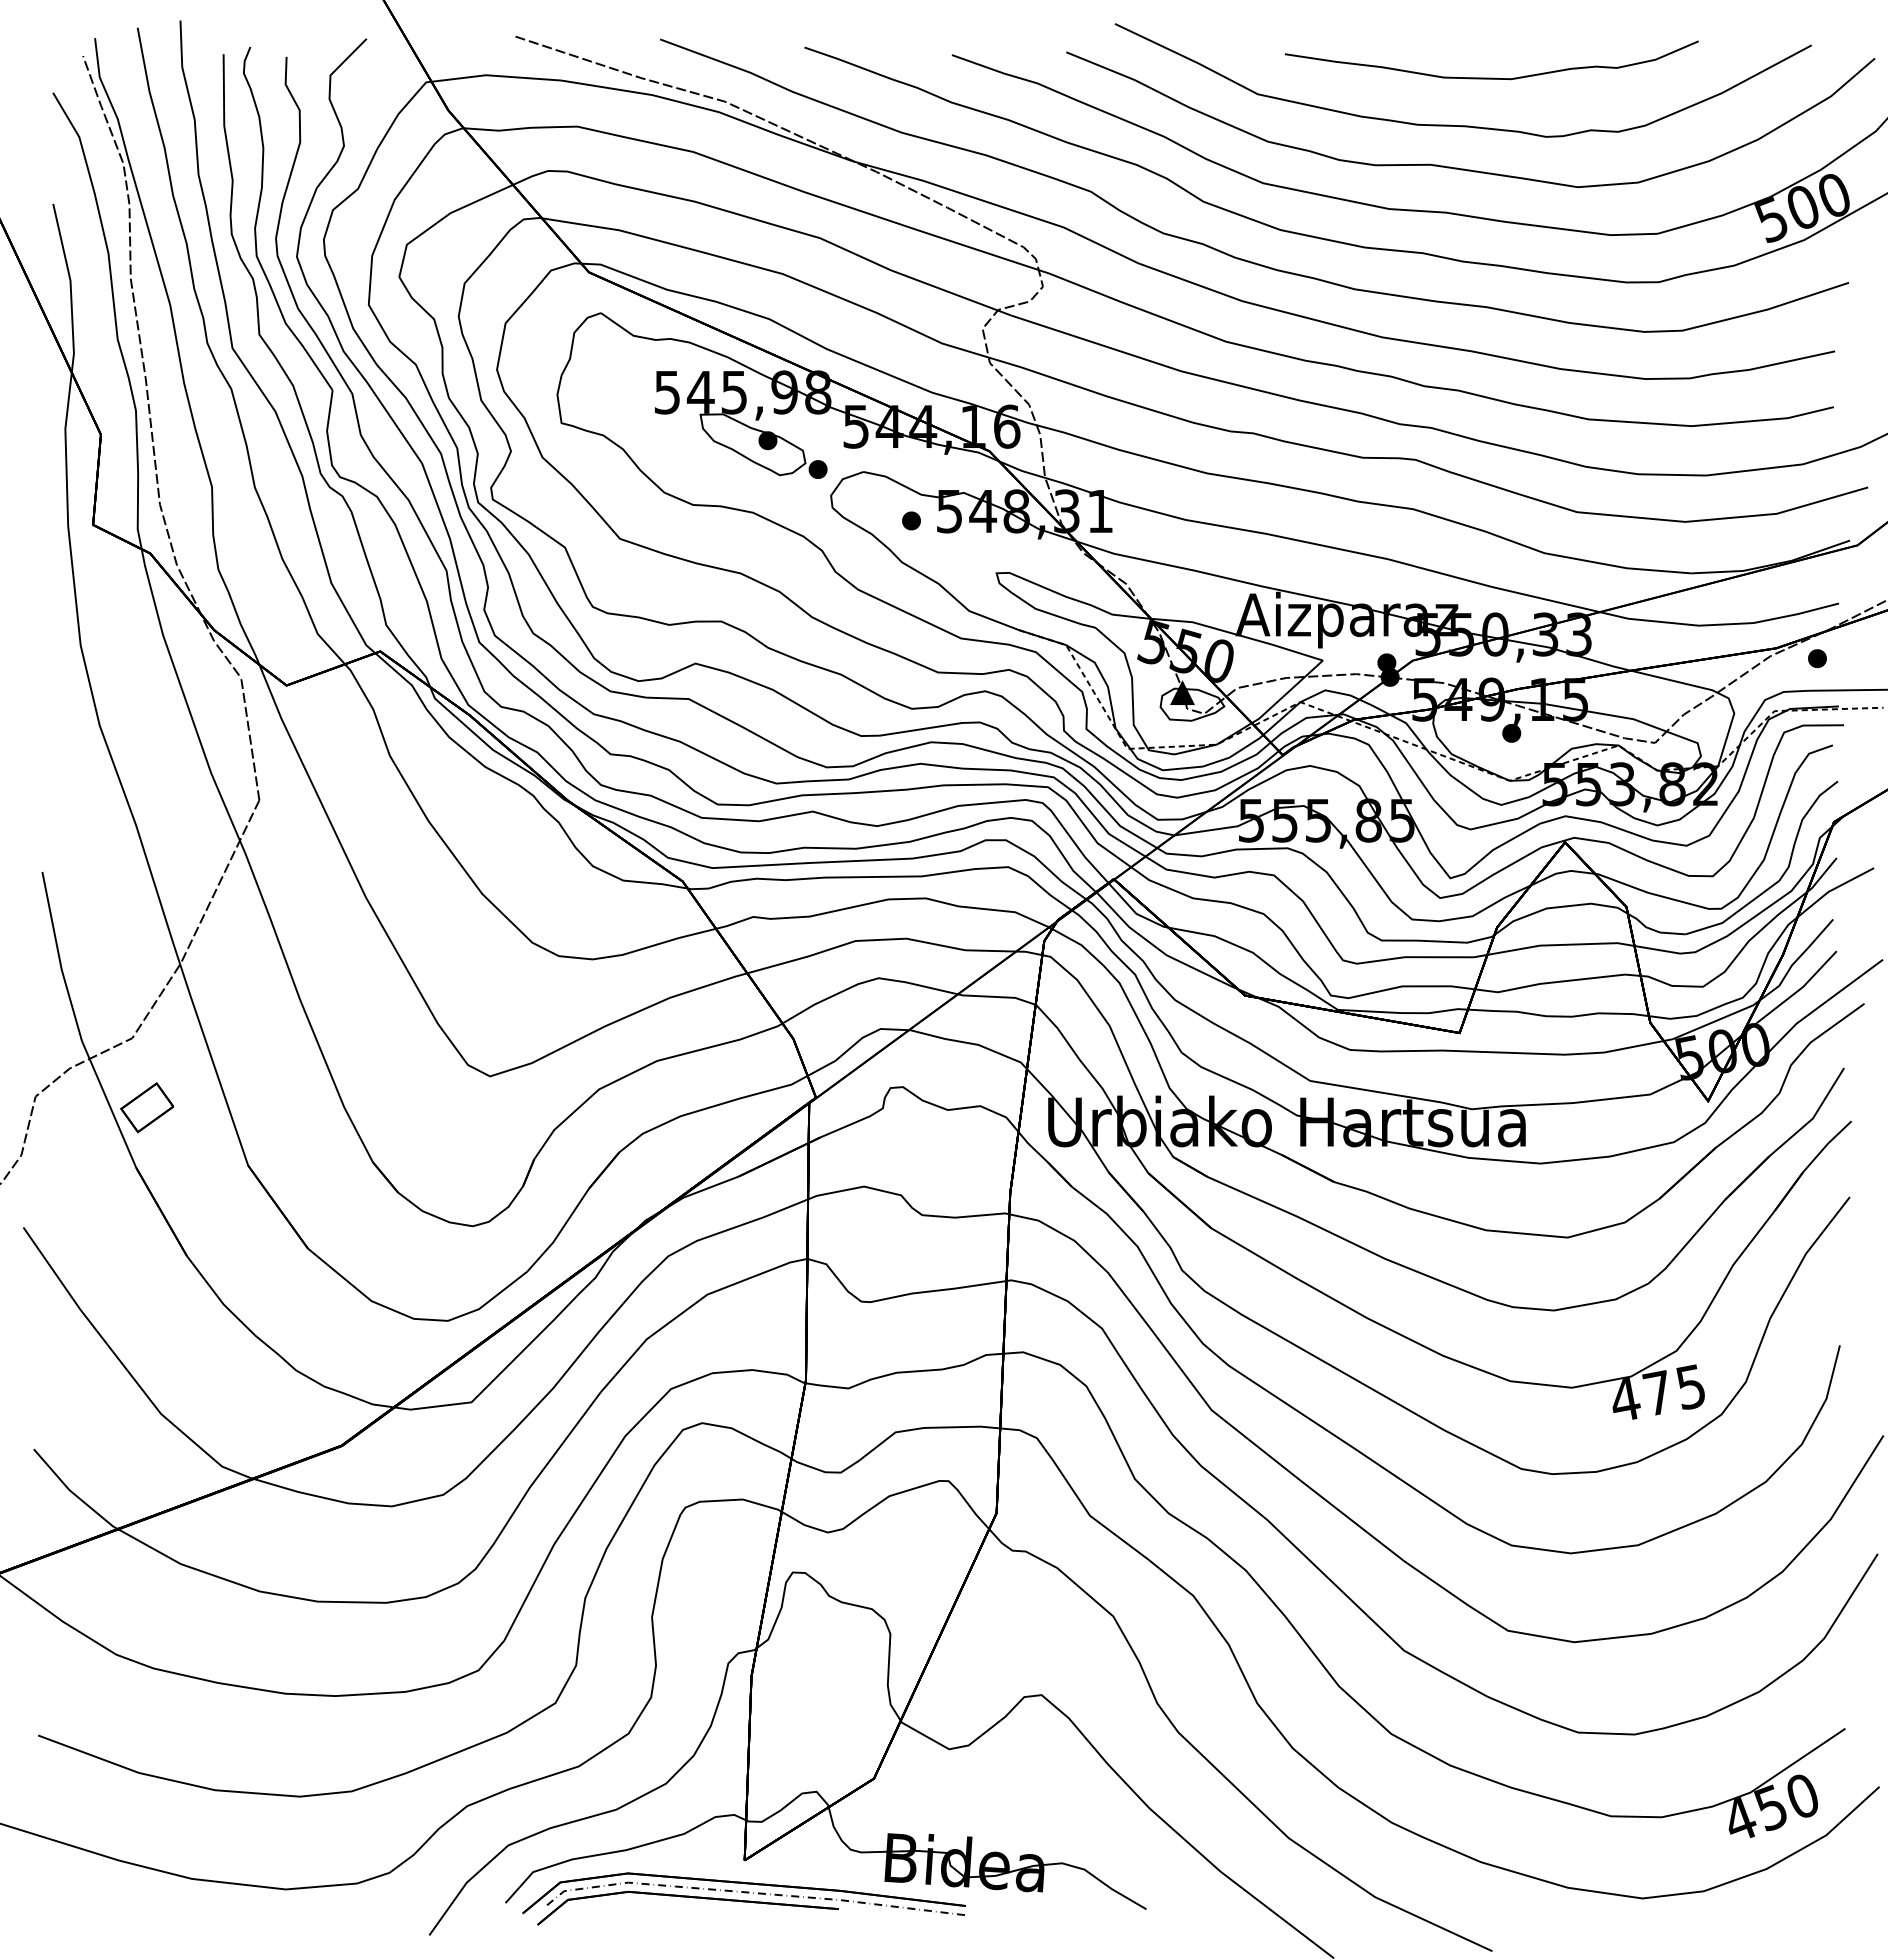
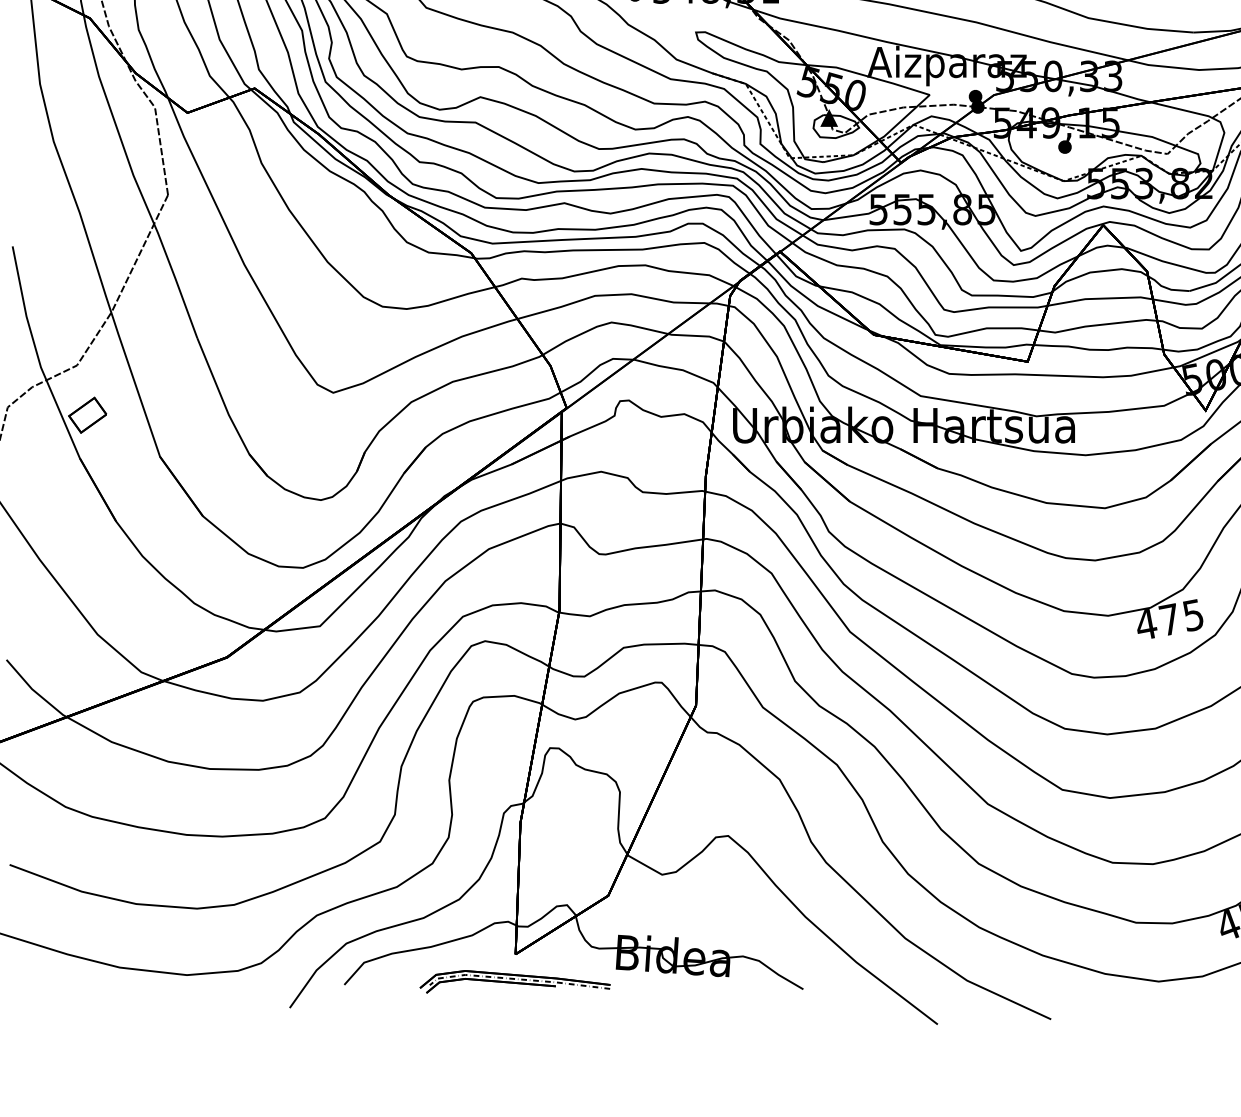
part: (743, 1898) -> (514, 981), size x0.6

